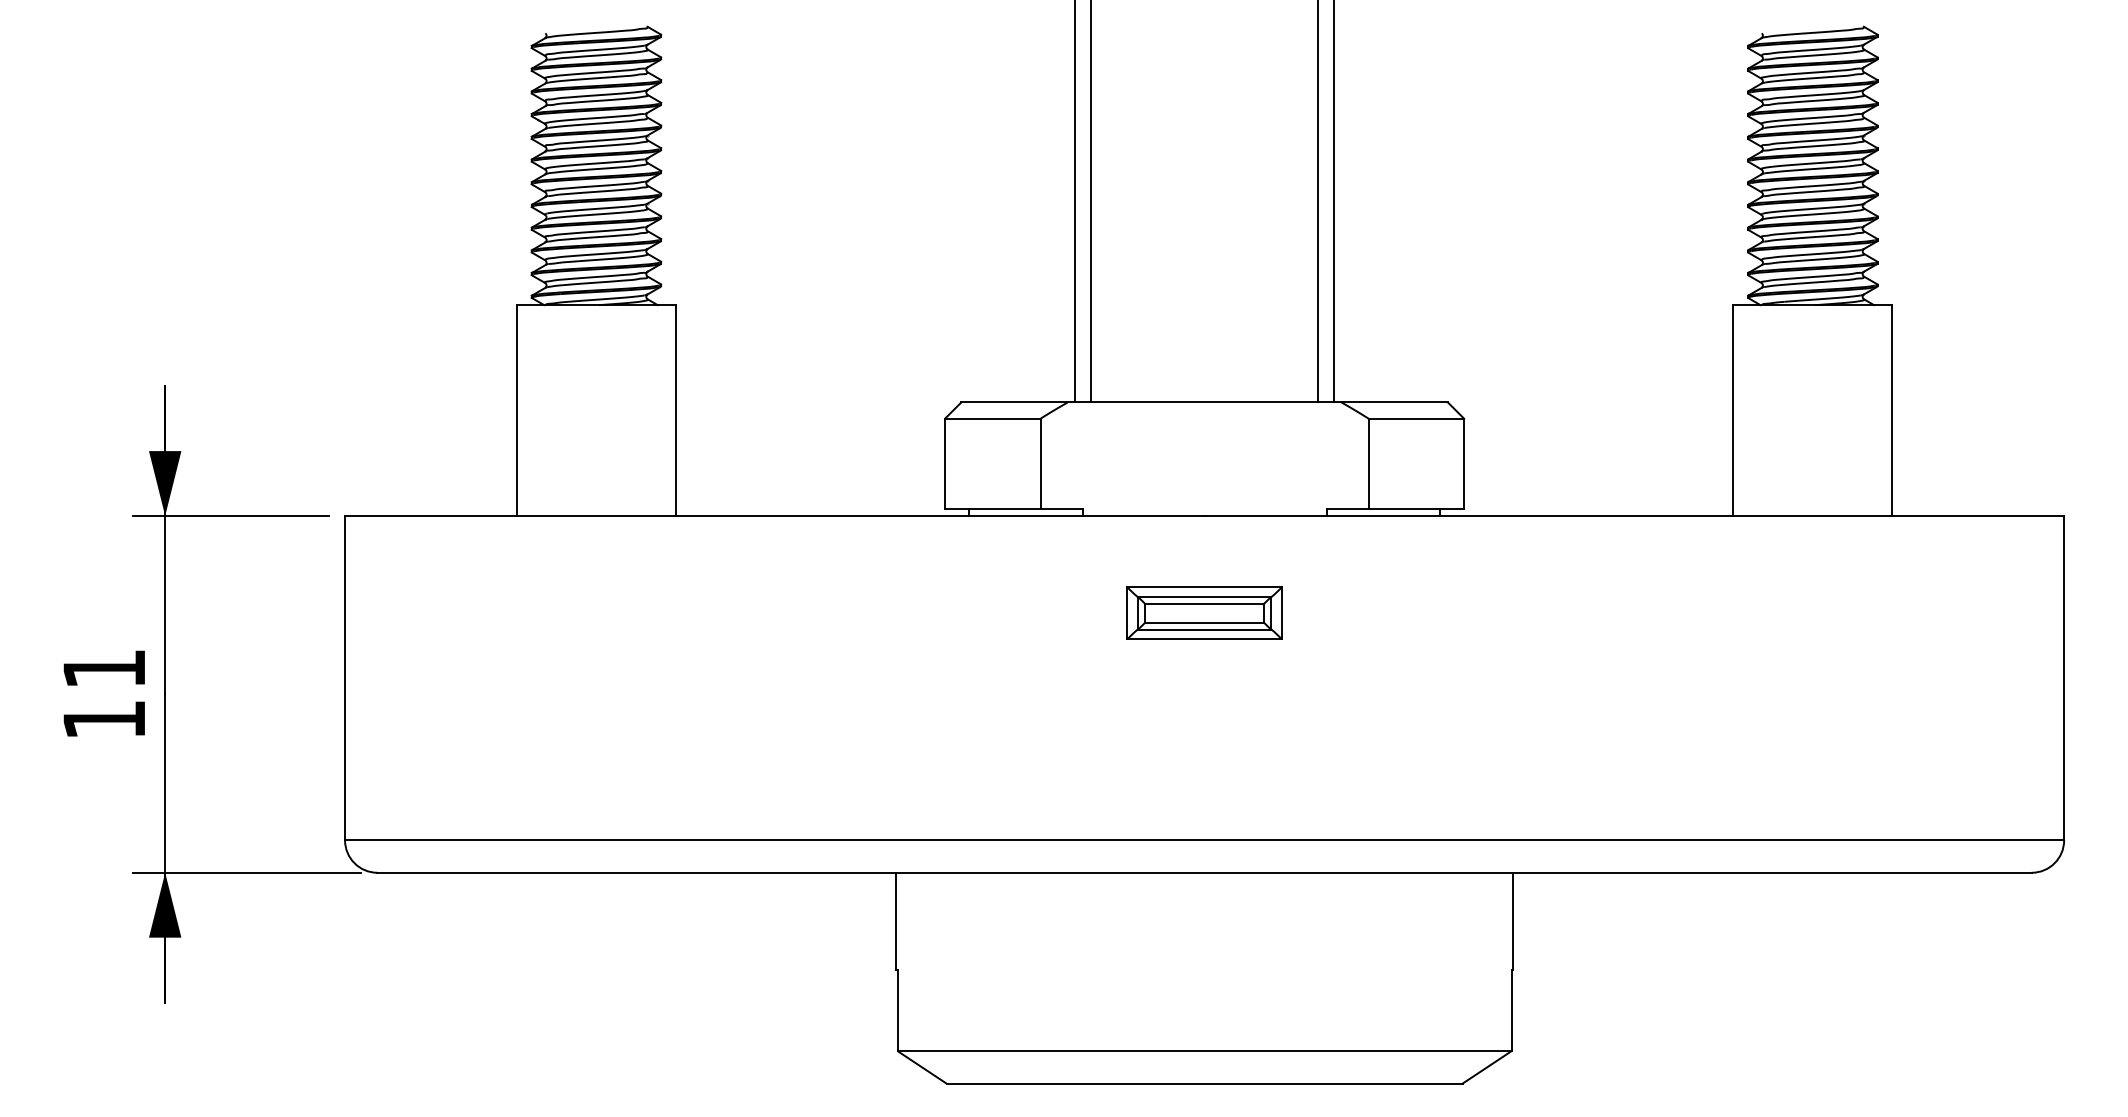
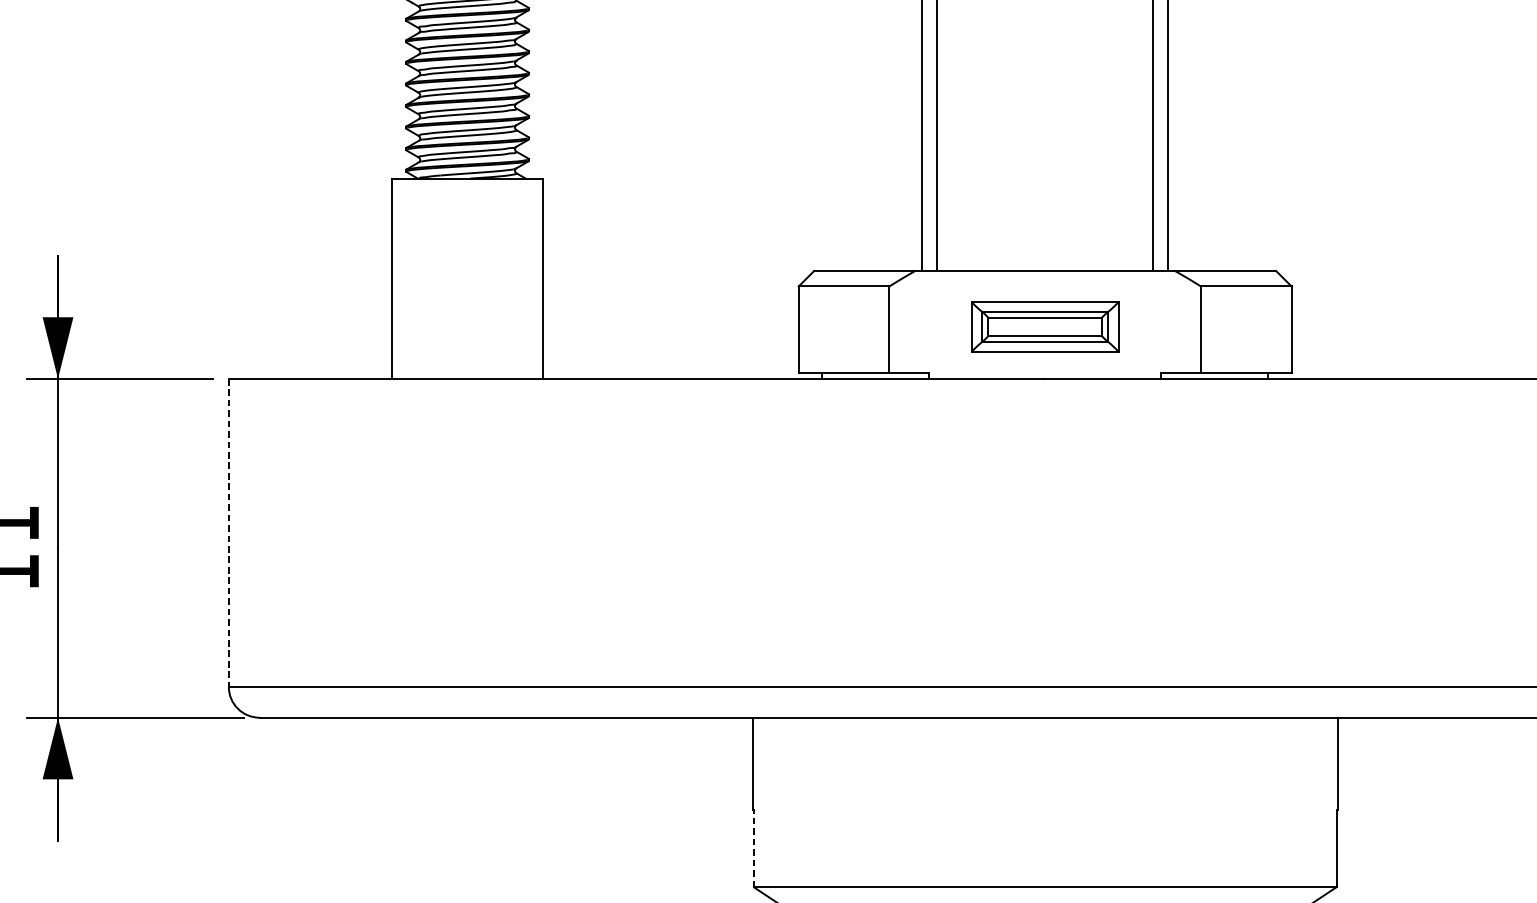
part: (1204, 612) -> (1045, 326), moved
line: (345, 678) -> (229, 533), solid -> dashed
line: (897, 1010) -> (753, 848), solid -> dashed

